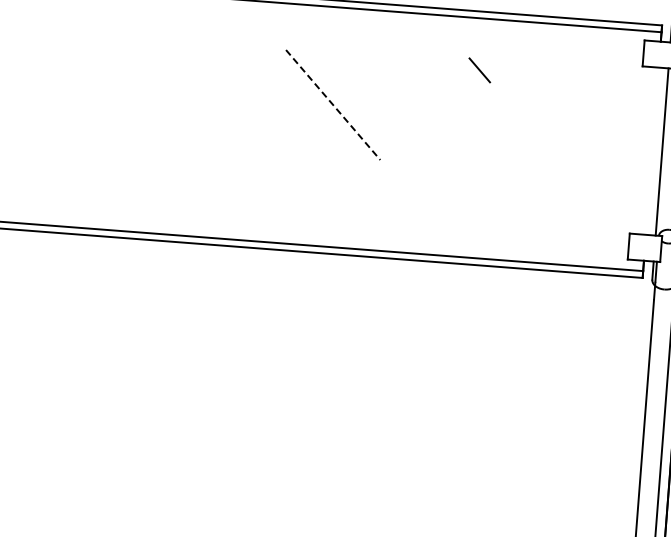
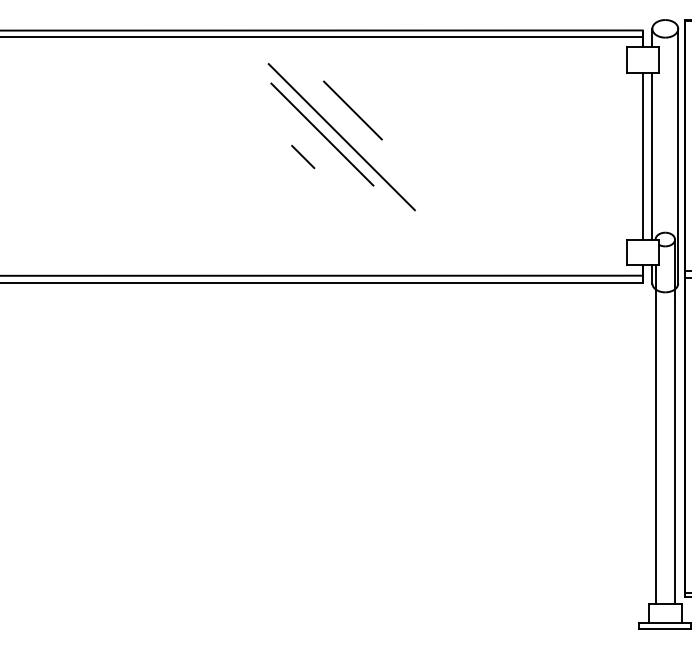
line: (480, 69) -> (303, 156), moved
line: (365, 83) -> (352, 110), added
line: (333, 104) -> (322, 134), dashed -> solid
line: (352, 109) -> (341, 137), added
line: (652, 150) -> (642, 155), added

